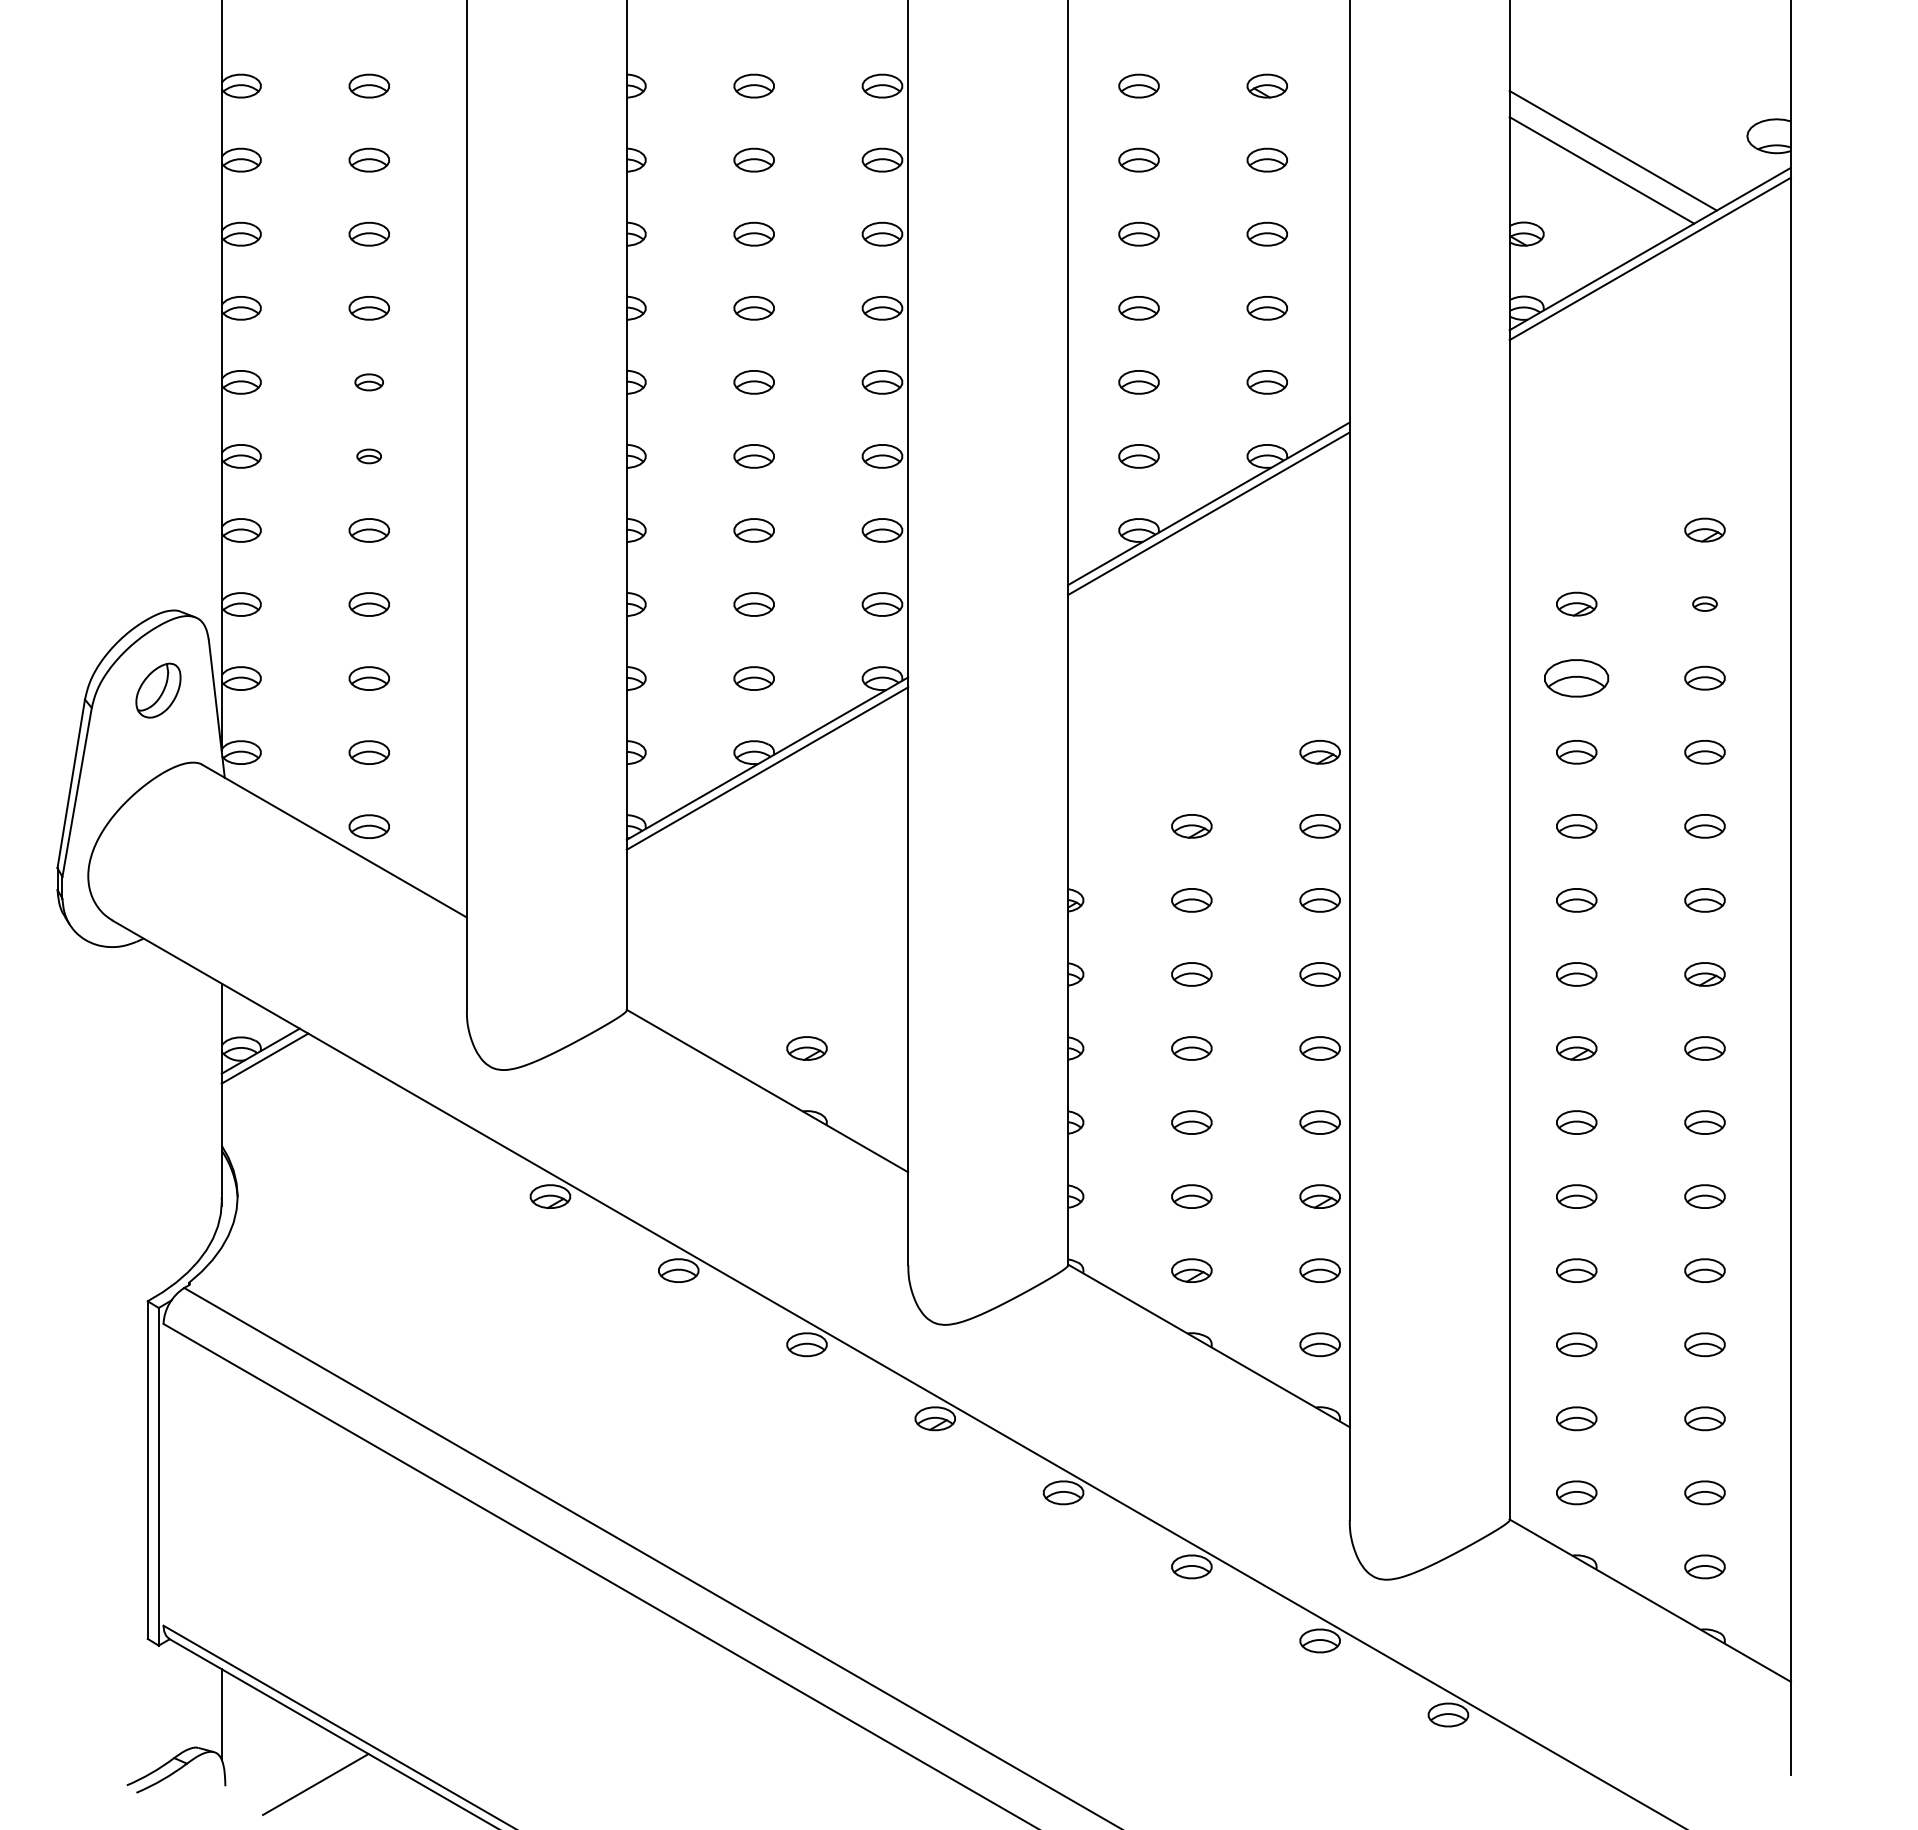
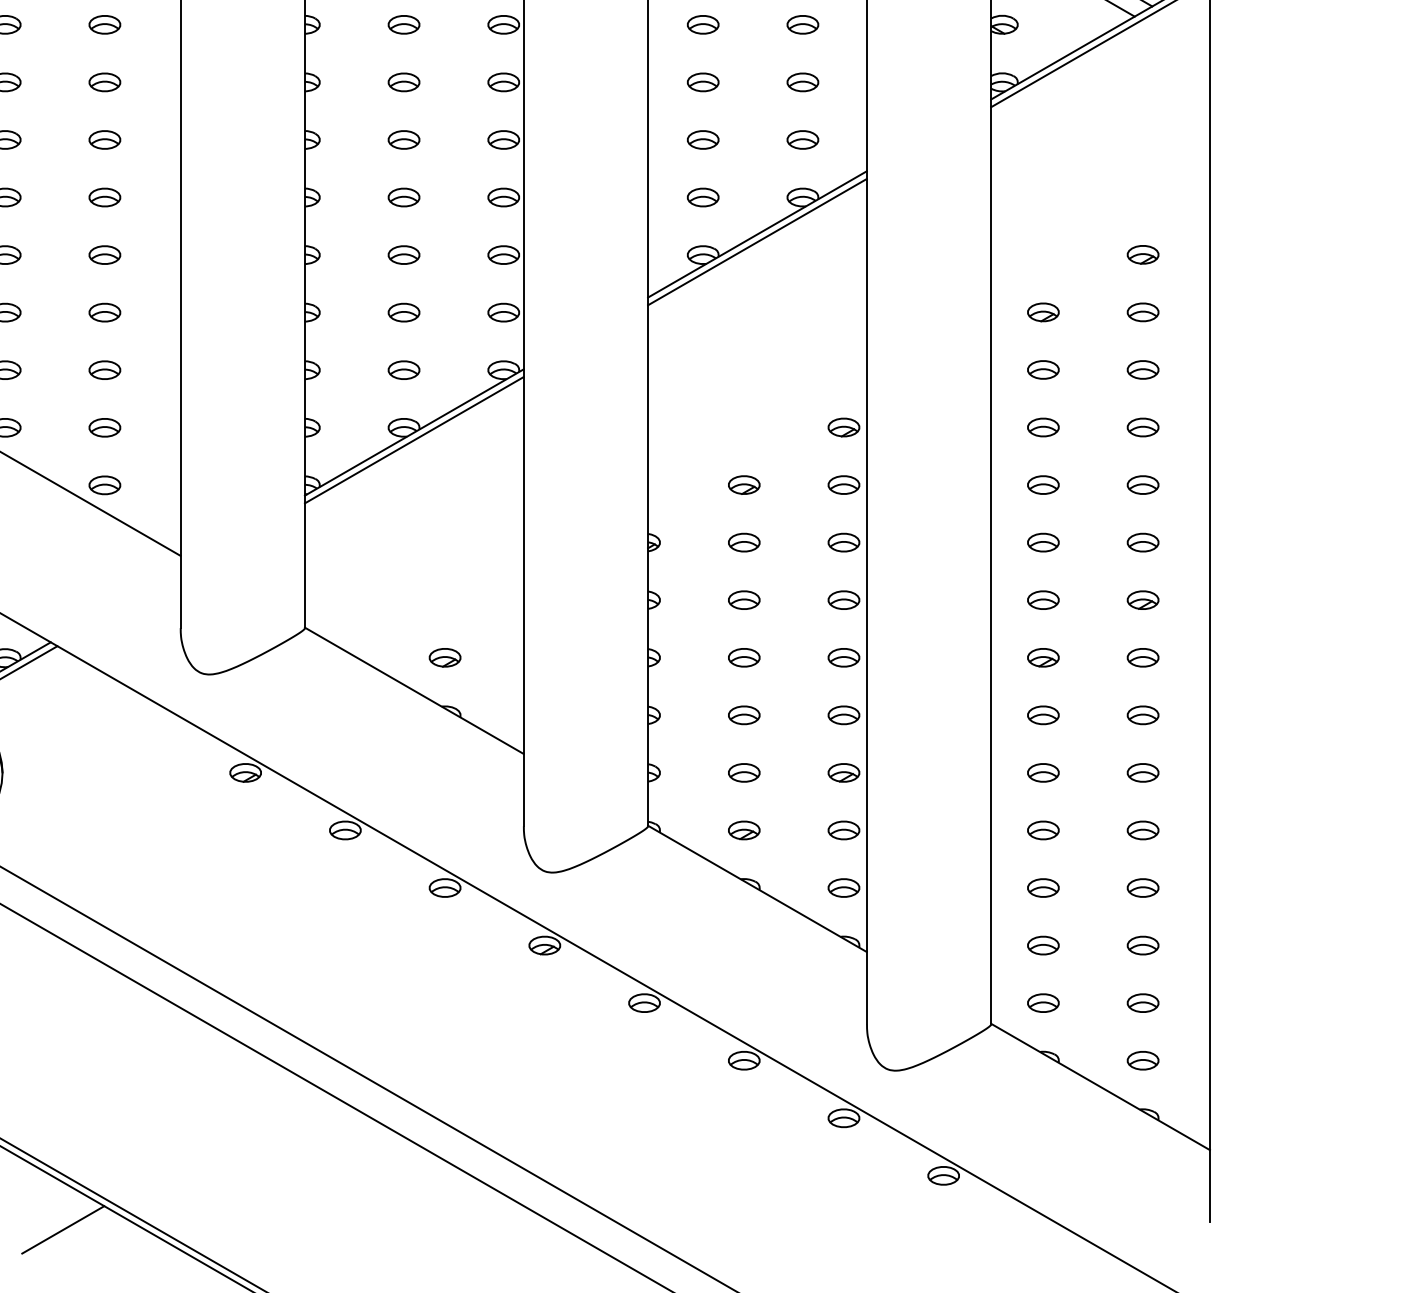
part: (368, 382) -> (104, 140), size x1.43
part: (368, 456) -> (104, 197), size x1.67
part: (1704, 603) -> (1142, 311), size x1.67
part: (1576, 677) -> (1043, 369), size x0.62

